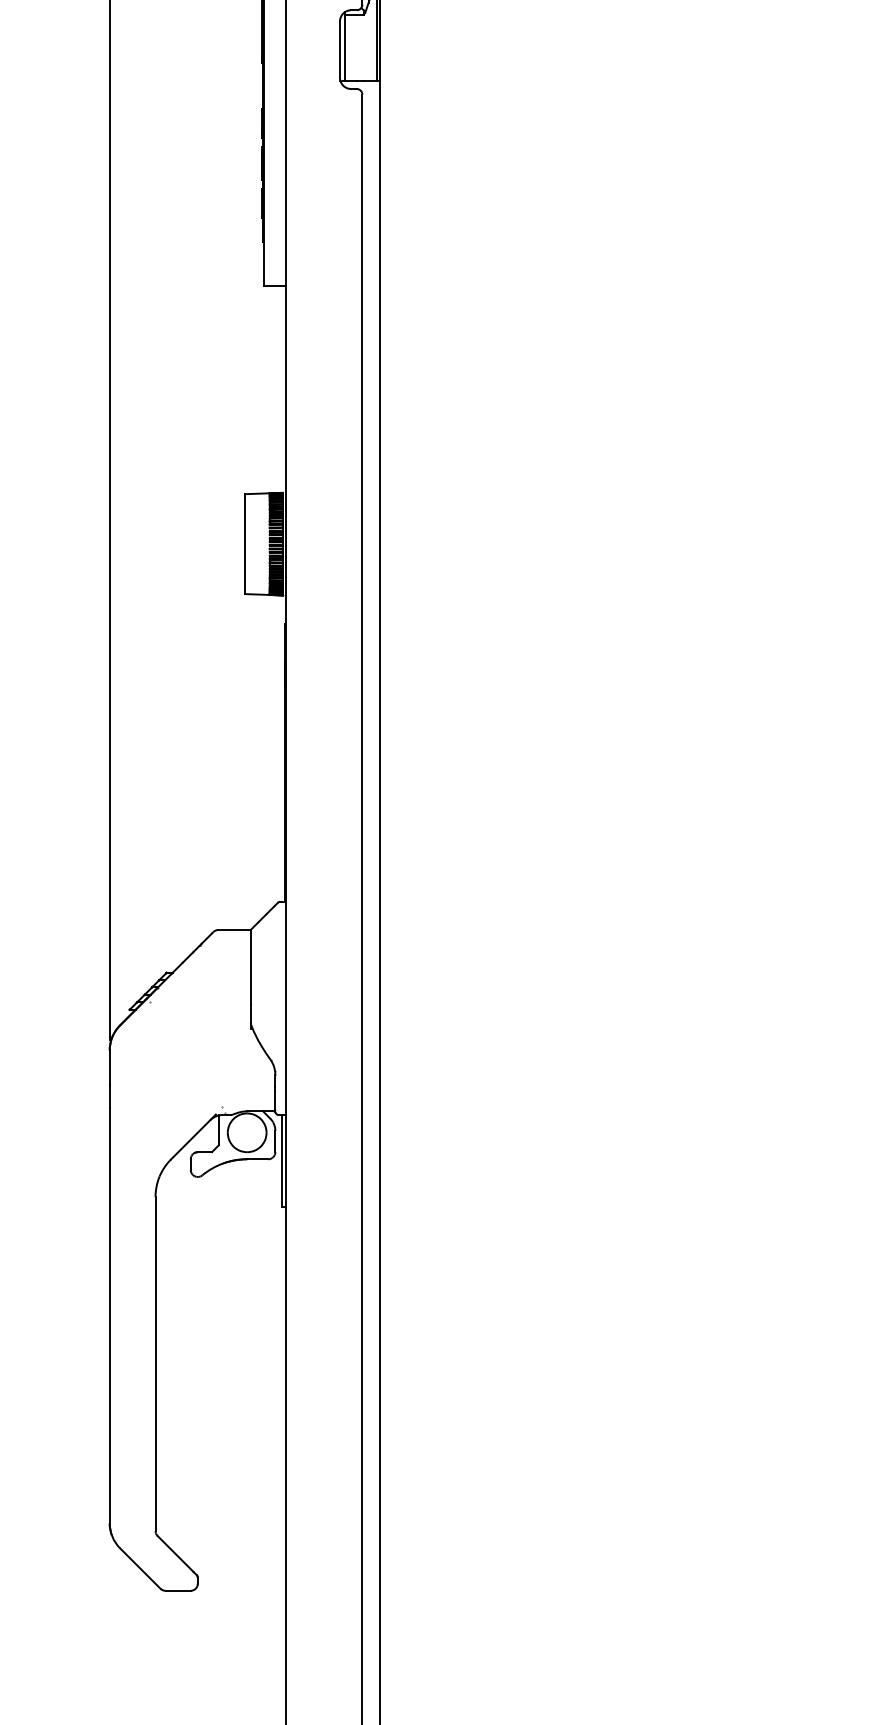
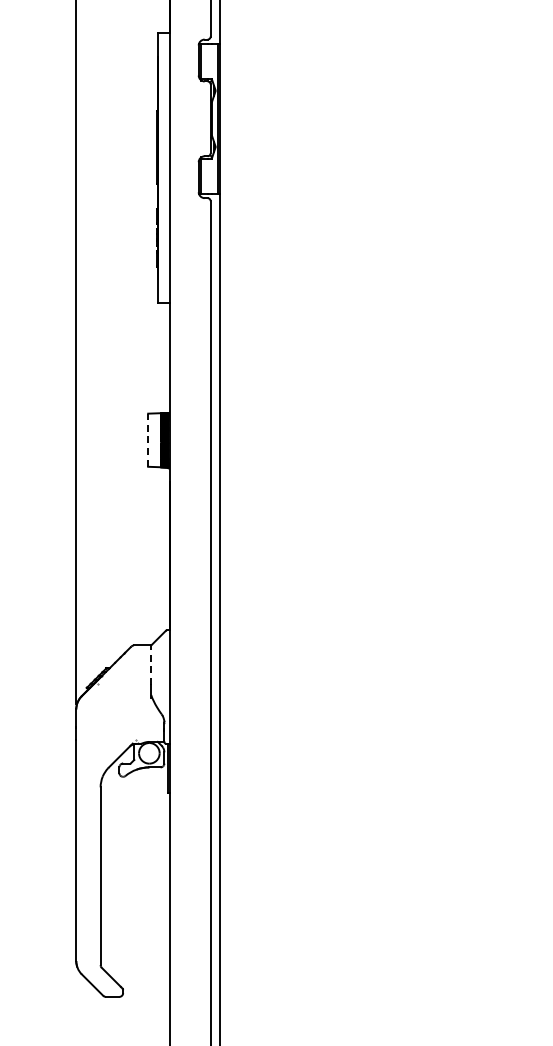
line: (245, 544) -> (148, 440), solid -> dashed
line: (251, 967) -> (151, 665), solid -> dashed

